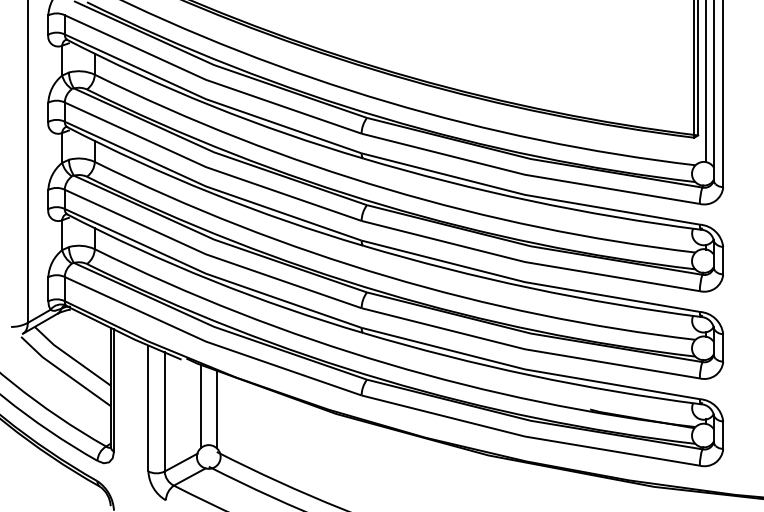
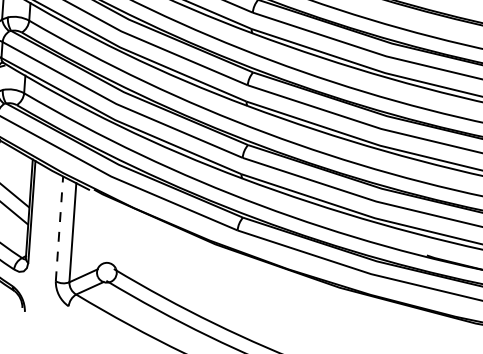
line: (200, 406) -> (102, 230), removed
line: (148, 408) -> (59, 228), solid -> dashed
line: (216, 409) -> (116, 233), removed

